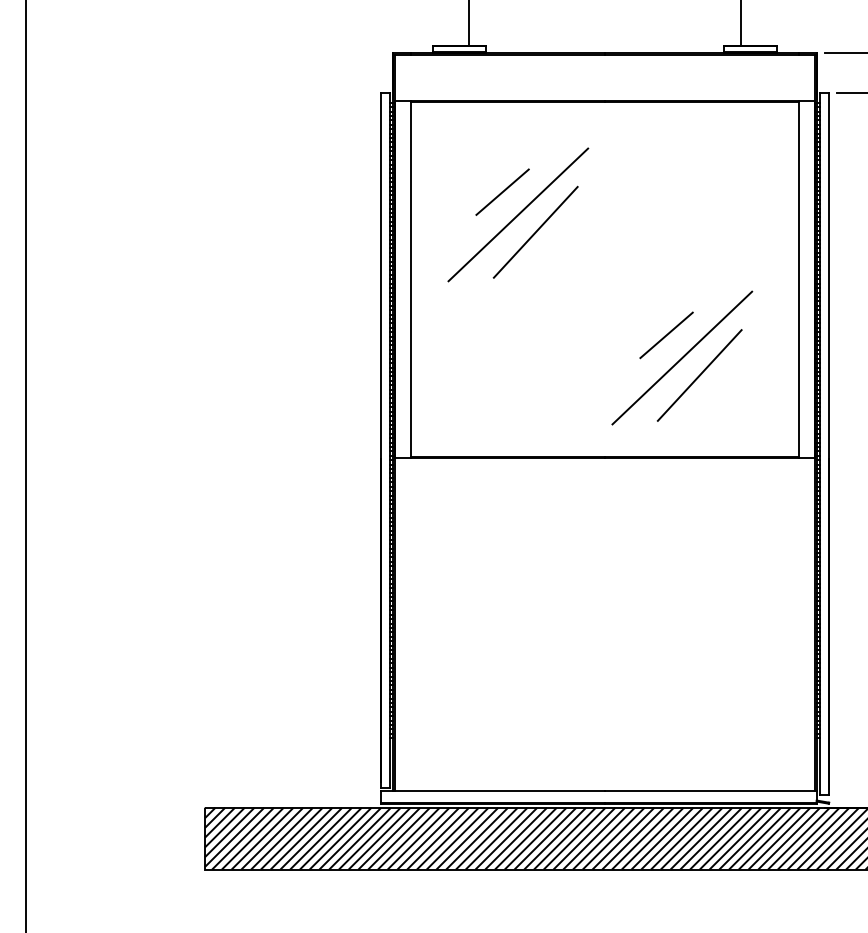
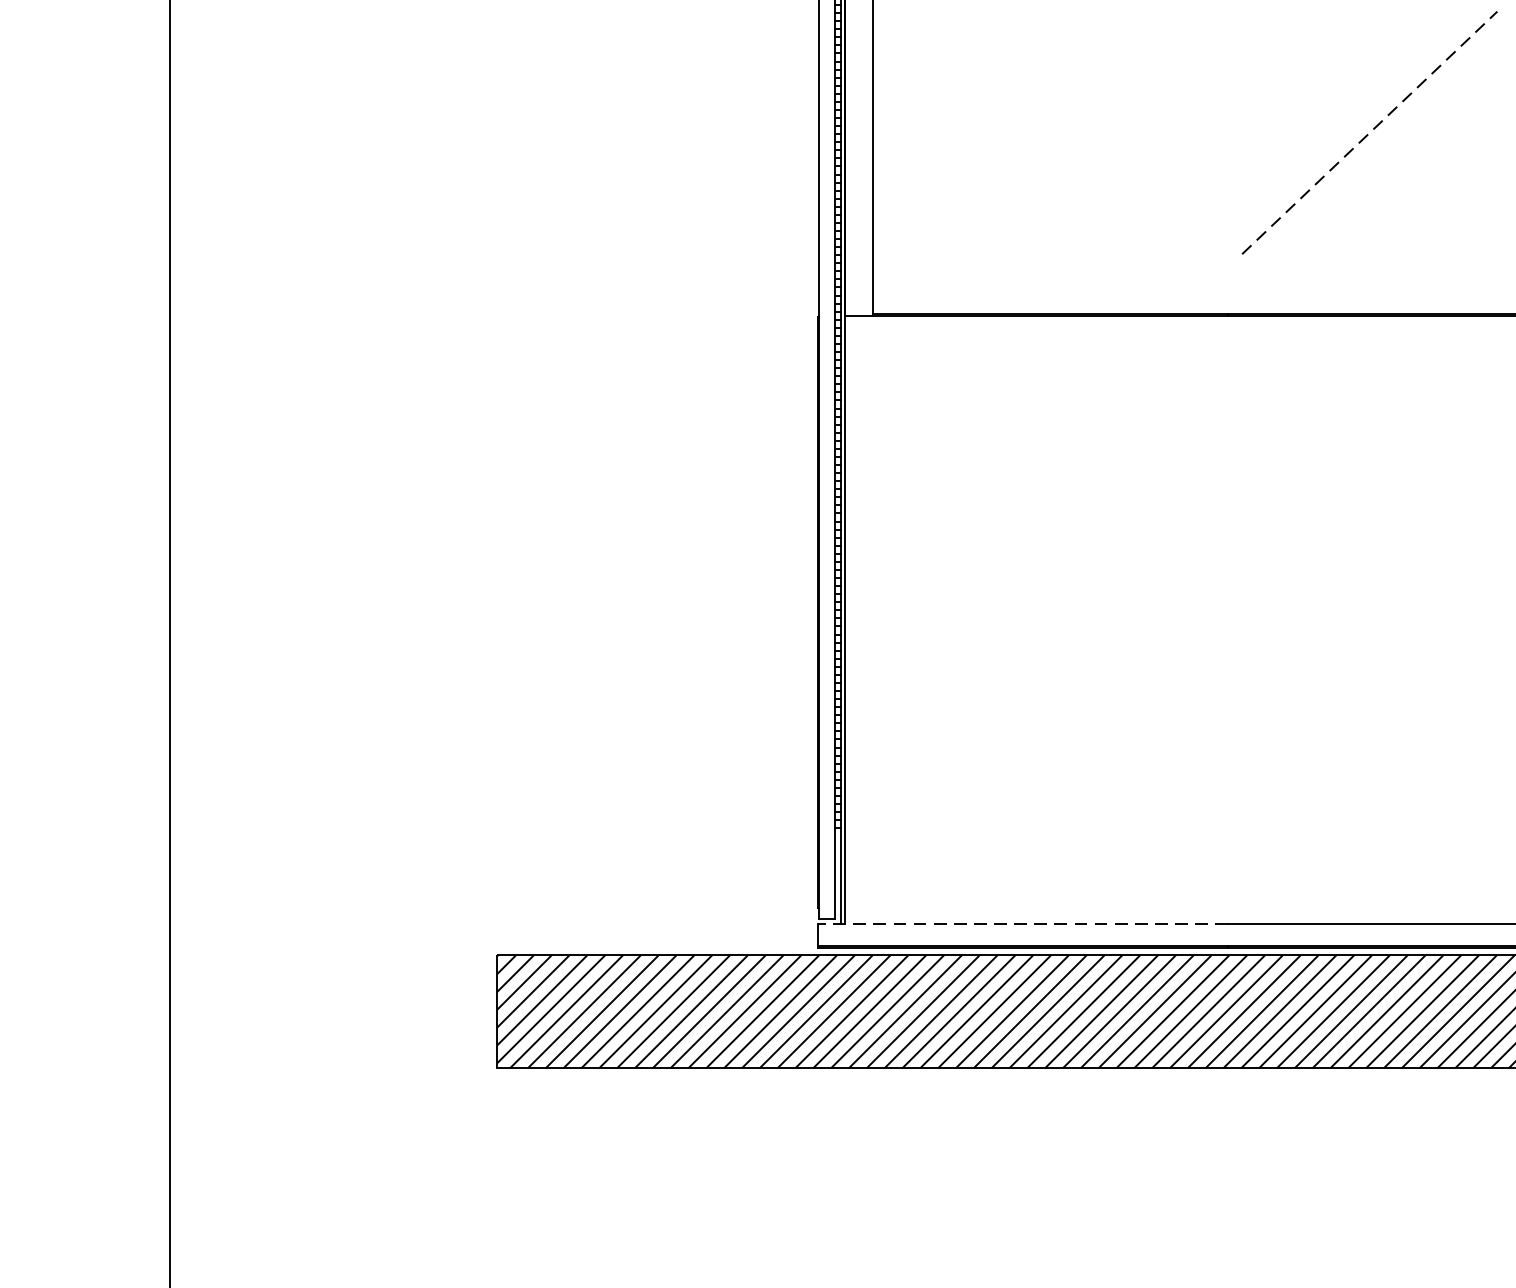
line: (666, 335) -> (1340, 91), removed
line: (682, 357) -> (1370, 131), solid -> dashed
line: (699, 375) -> (1401, 164), removed
line: (492, 790) -> (1022, 923), solid -> dashed

